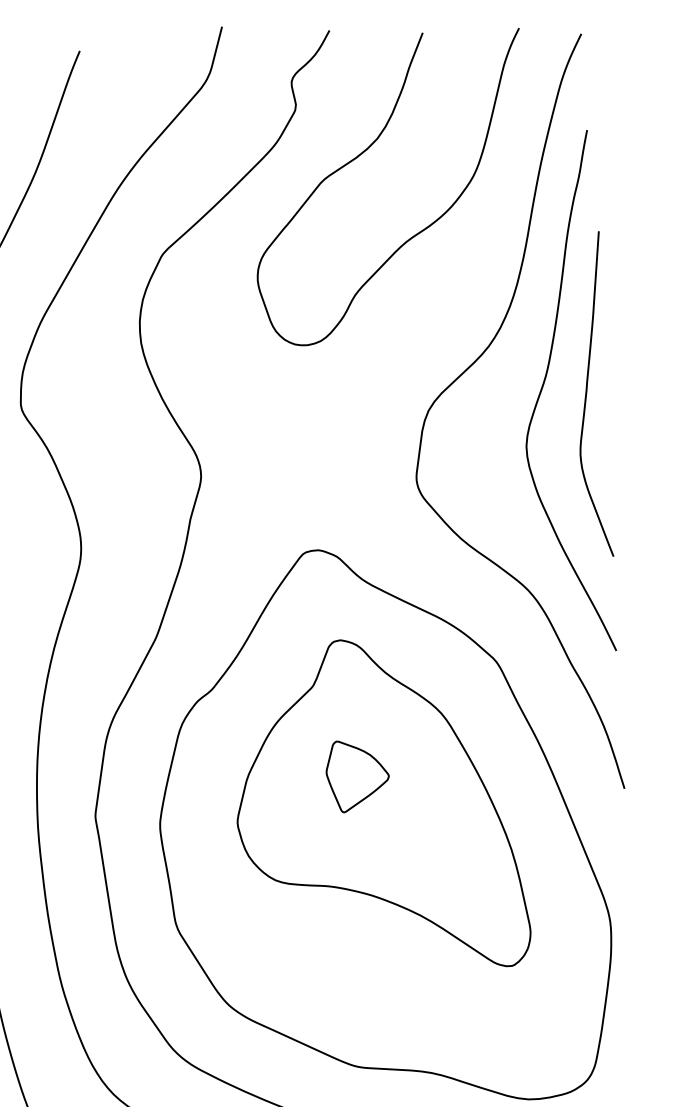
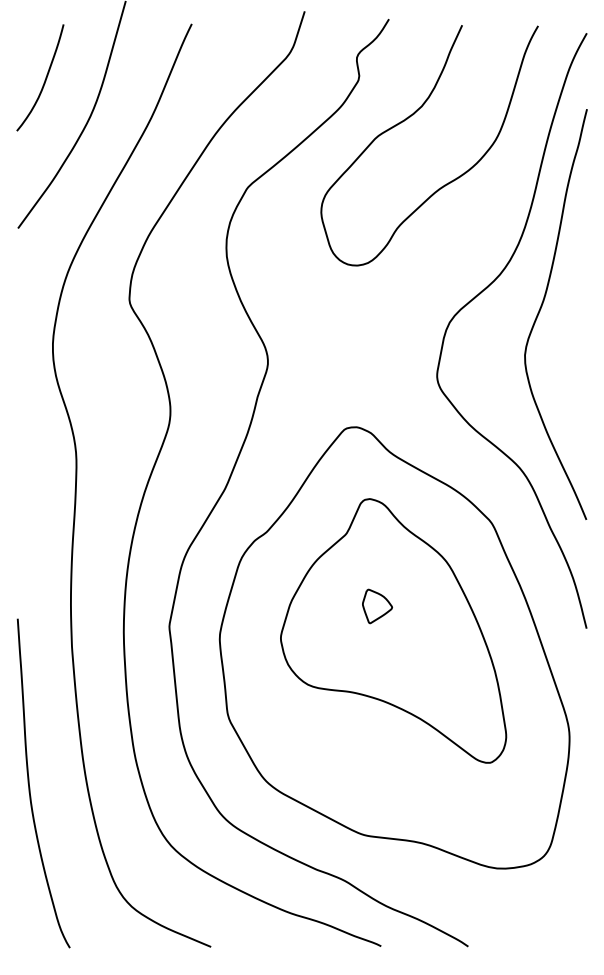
curve: (587, 395) -> (575, 317), removed
part: (357, 775) -> (377, 606), size x0.6

